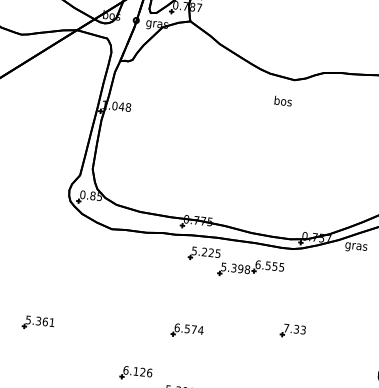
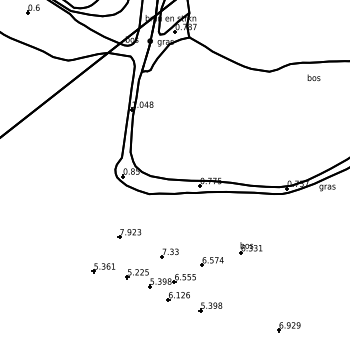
text: (282, 100) -> (313, 77), moved
part: (235, 264) -> (160, 278), moved
part: (79, 279) -> (129, 233), added
part: (241, 318) -> (250, 248), added
part: (293, 331) -> (169, 253), moved

